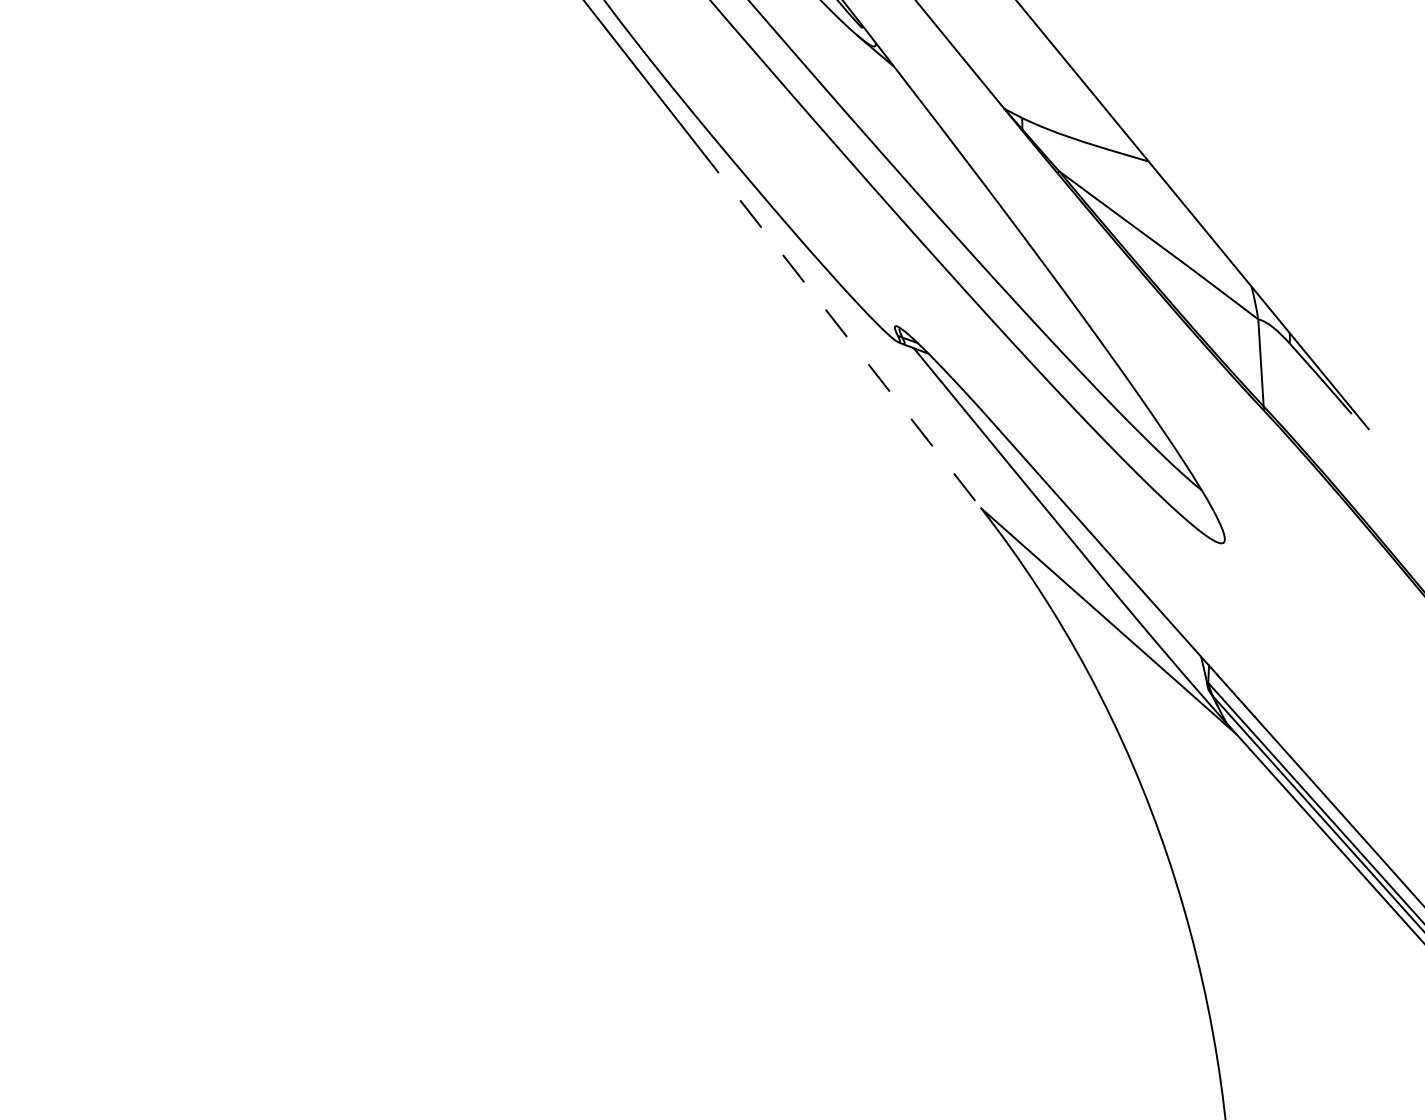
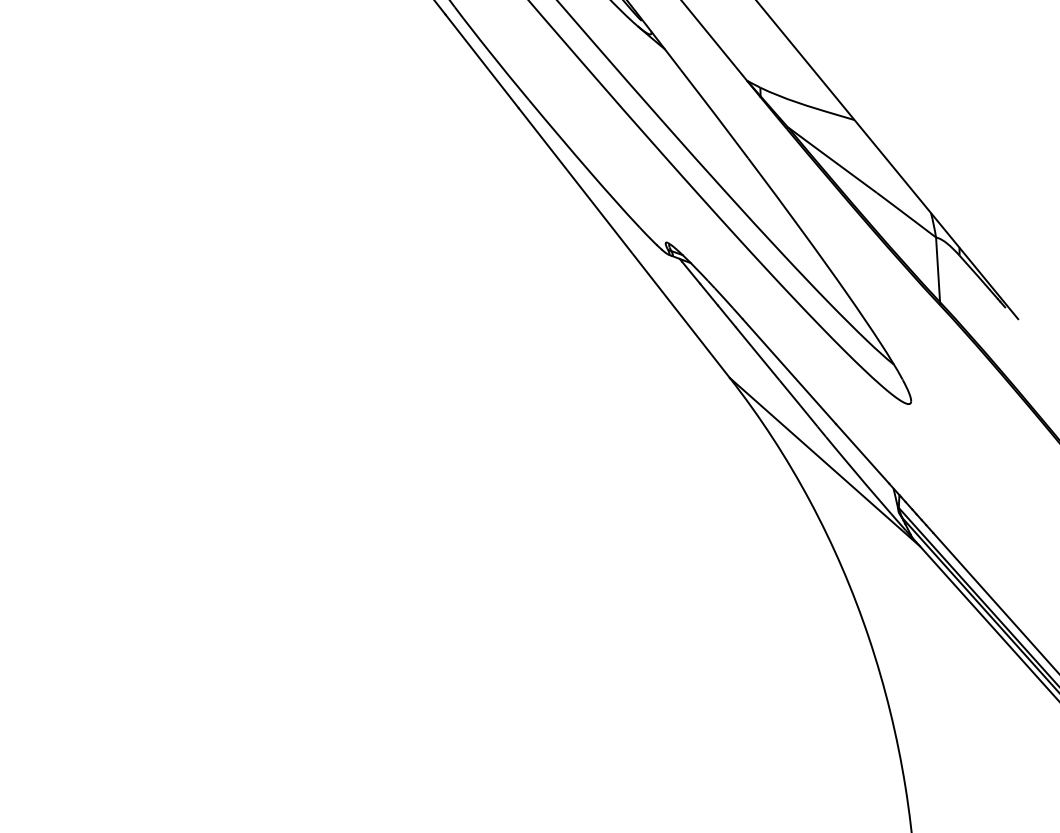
line: (839, 327) -> (624, 243), dashed -> solid

